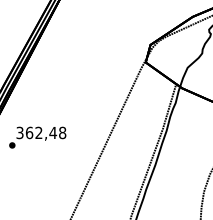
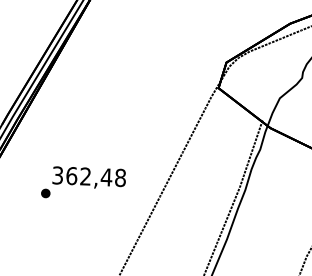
text: (37, 137) -> (83, 183), moved

